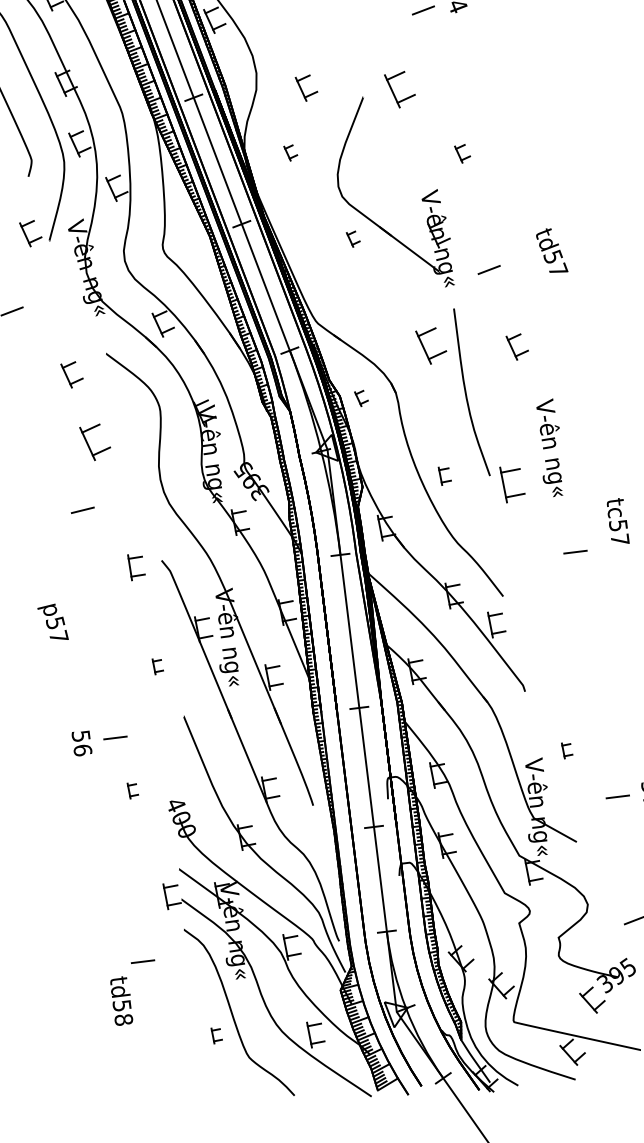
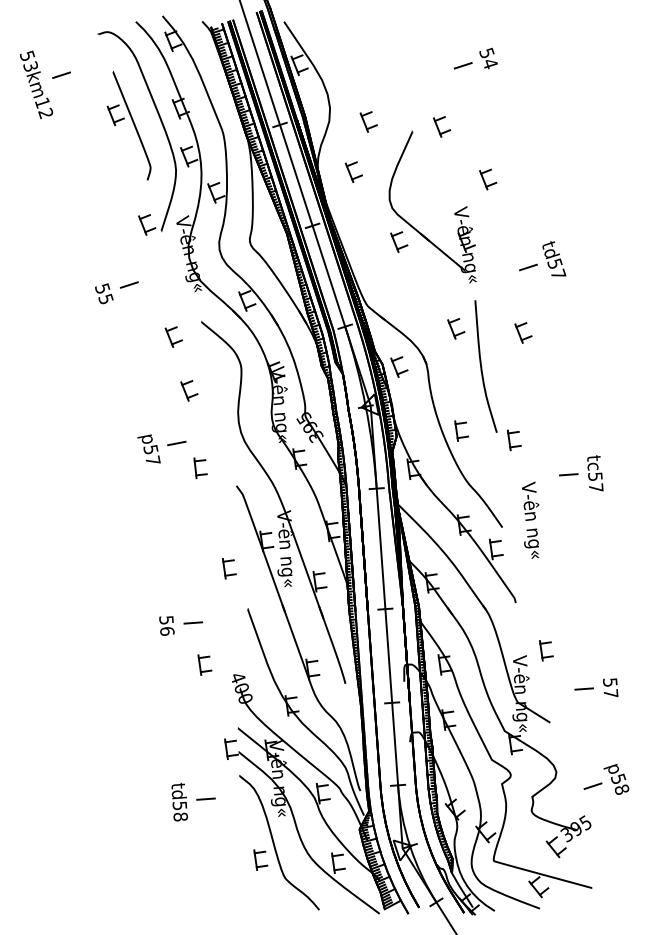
part: (400, 89) -> (442, 126), size x0.71
part: (290, 152) -> (353, 171), size x1.67
part: (462, 153) -> (488, 179), size x1.43
part: (353, 238) -> (399, 241), size x1.67
line: (489, 269) -> (528, 267), moved
part: (431, 345) -> (456, 328), size x0.71
part: (361, 397) -> (399, 366), size x1.67
part: (95, 441) -> (189, 390), size x0.71
text: (549, 447) -> (530, 519), moved
part: (444, 475) -> (461, 430), size x1.43
part: (512, 484) -> (514, 440), size x0.71
line: (575, 551) -> (568, 474), moved
part: (136, 567) -> (200, 468), moved
text: (52, 621) -> (148, 448), moved
part: (158, 666) -> (229, 568), size x1.67
part: (567, 750) -> (546, 650), size x1.67
part: (132, 790) -> (204, 664), size x1.67
text: (121, 1000) -> (179, 801), moved
part: (216, 1035) -> (260, 859), size x1.67

